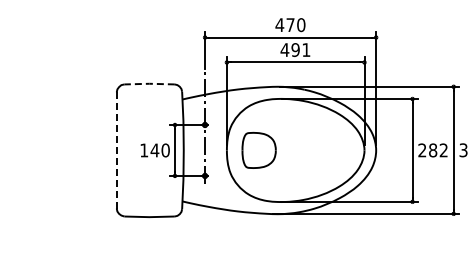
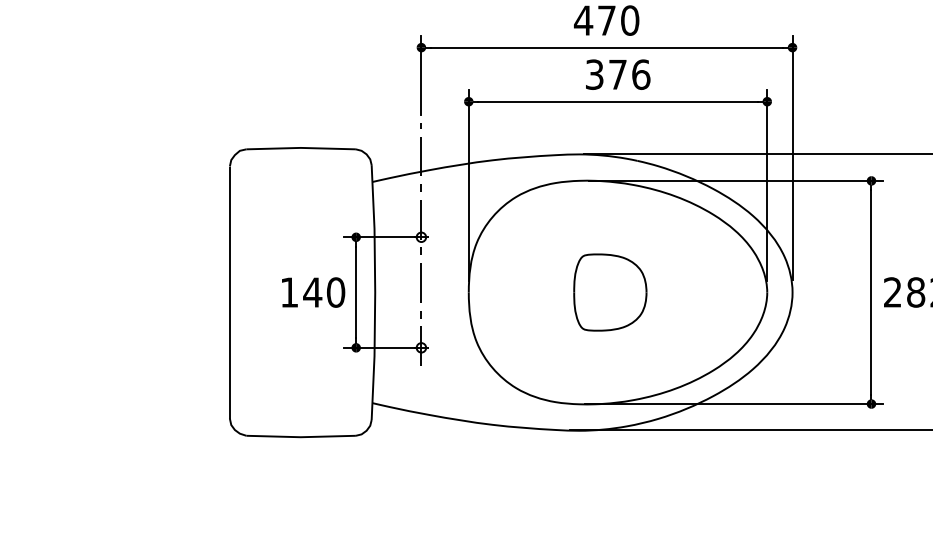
text: (295, 50) -> (617, 75), 491 -> 376
line: (149, 83) -> (300, 147), dashed -> solid
line: (116, 149) -> (229, 290), dashed -> solid
part: (258, 150) -> (608, 292), moved

